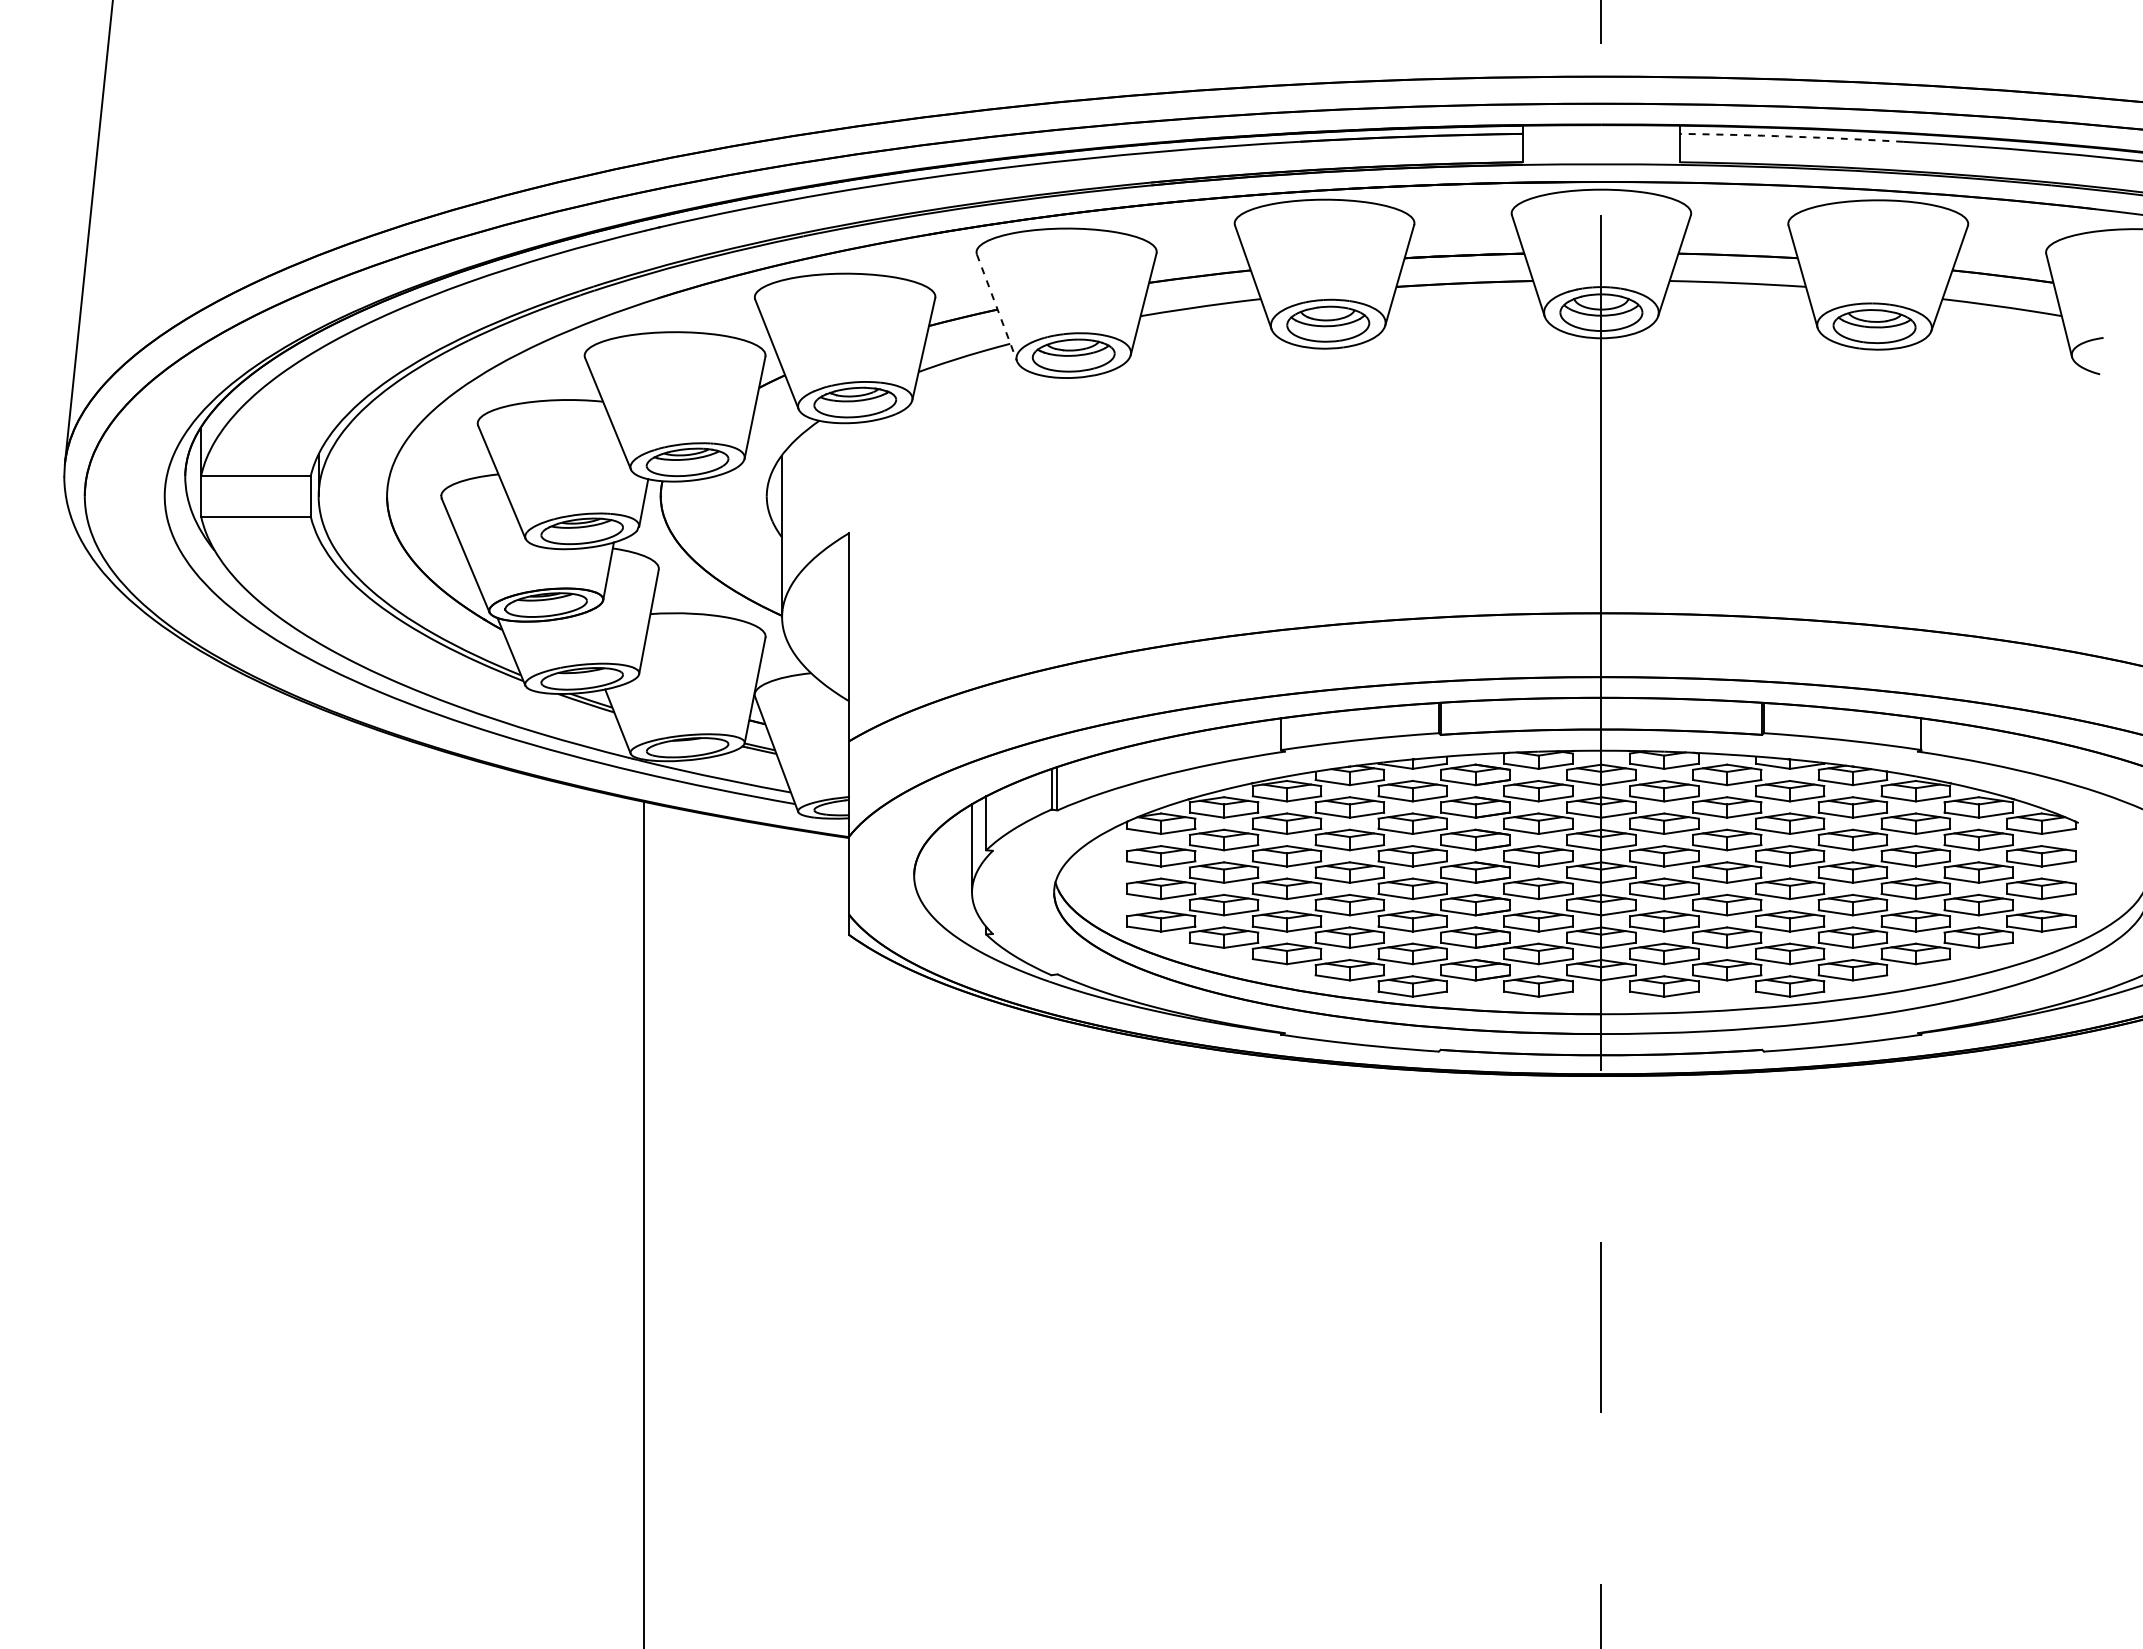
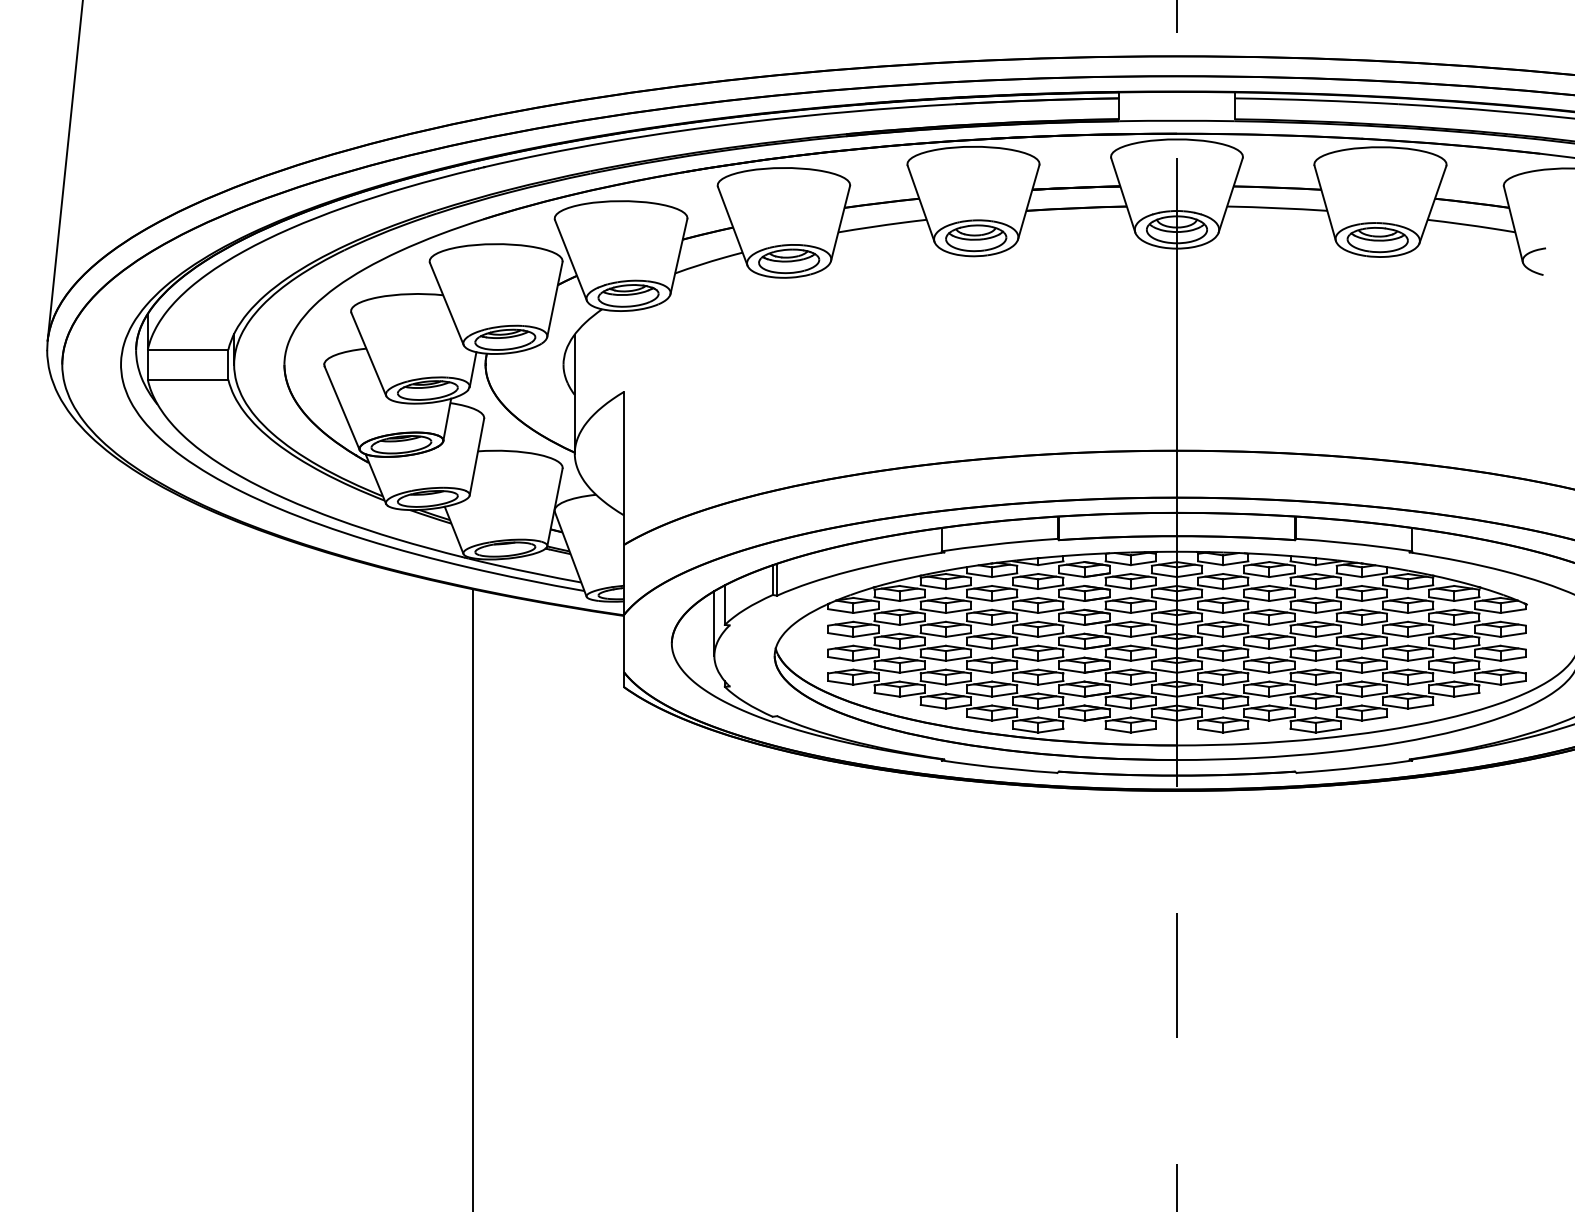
arc: (1791, 136) -> (1316, 100), dashed -> solid
line: (997, 308) -> (733, 226), dashed -> solid

